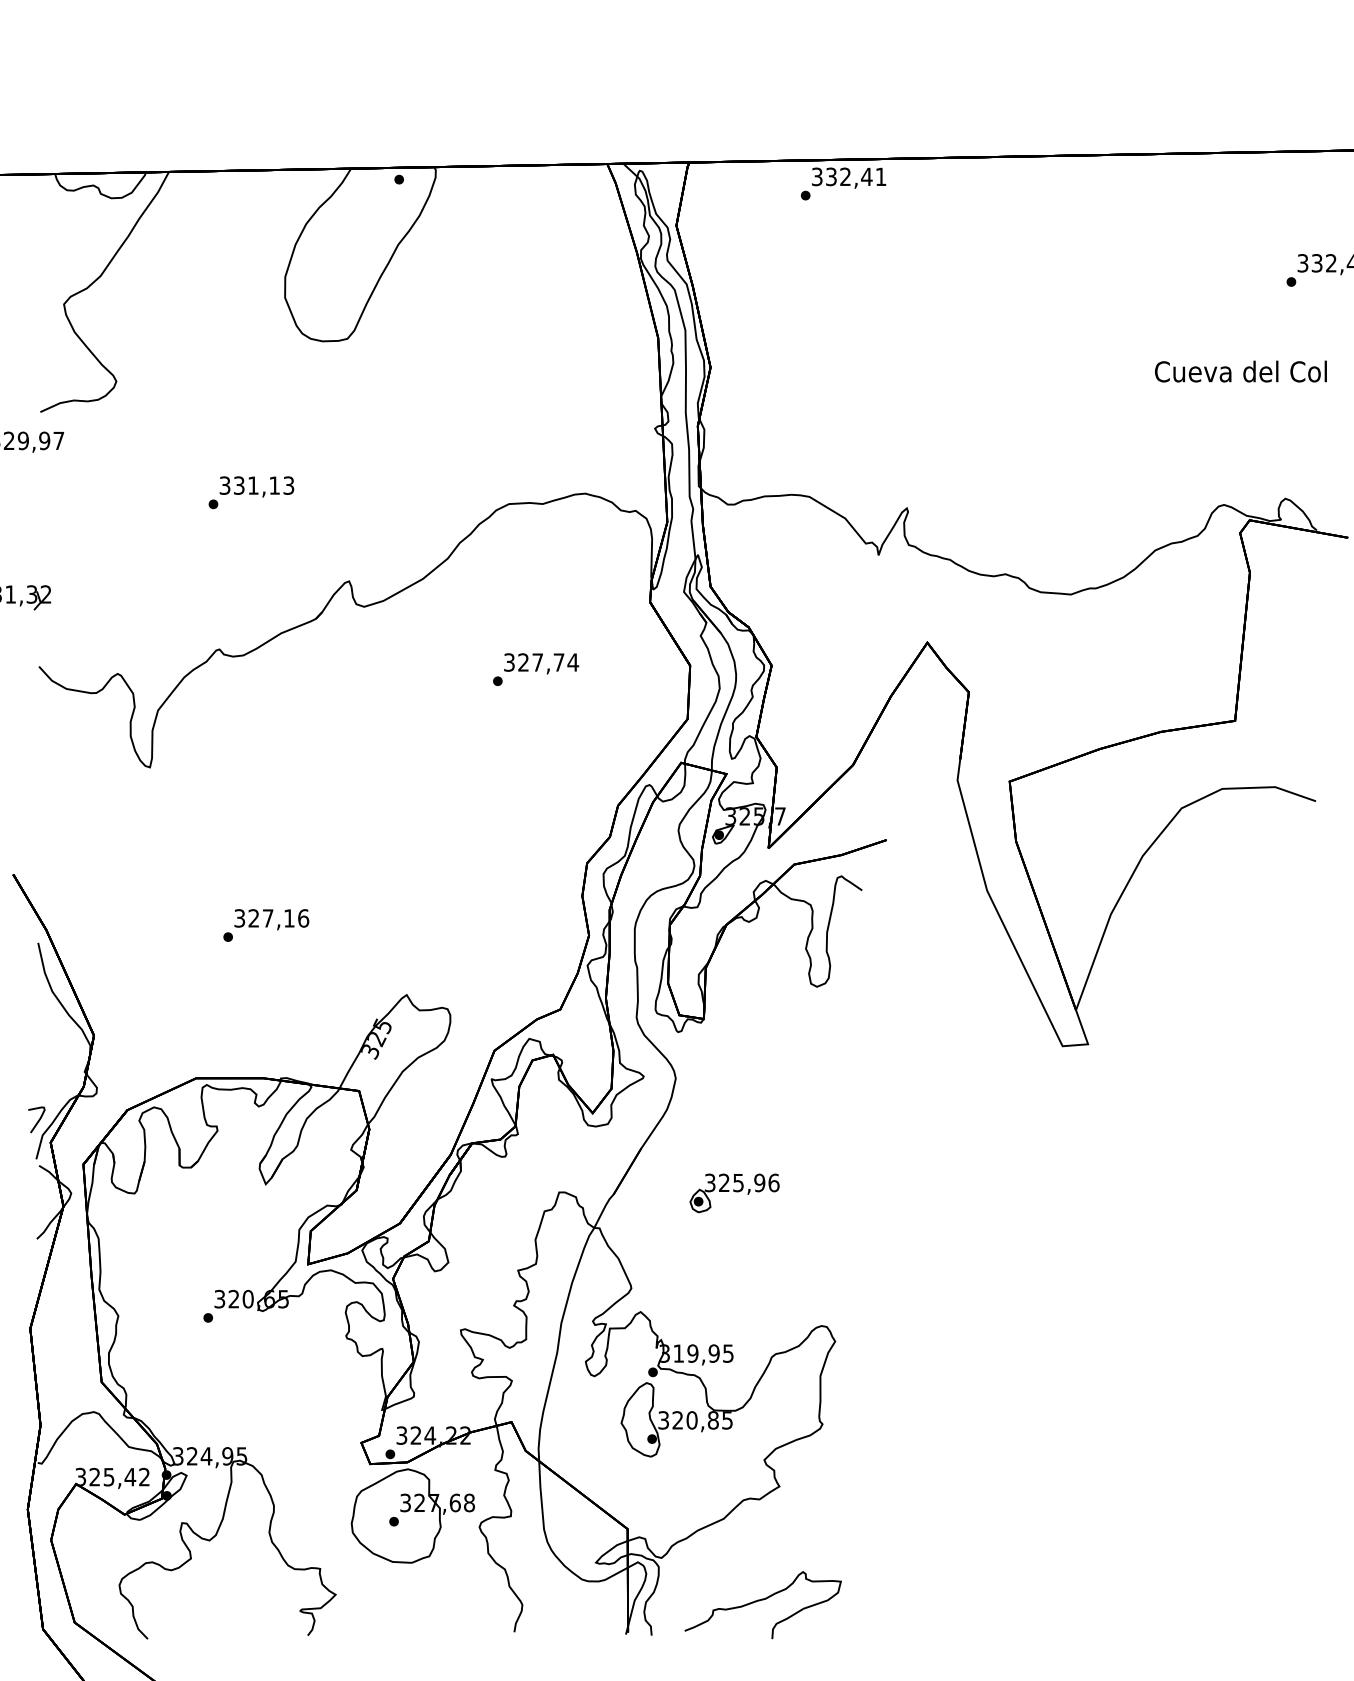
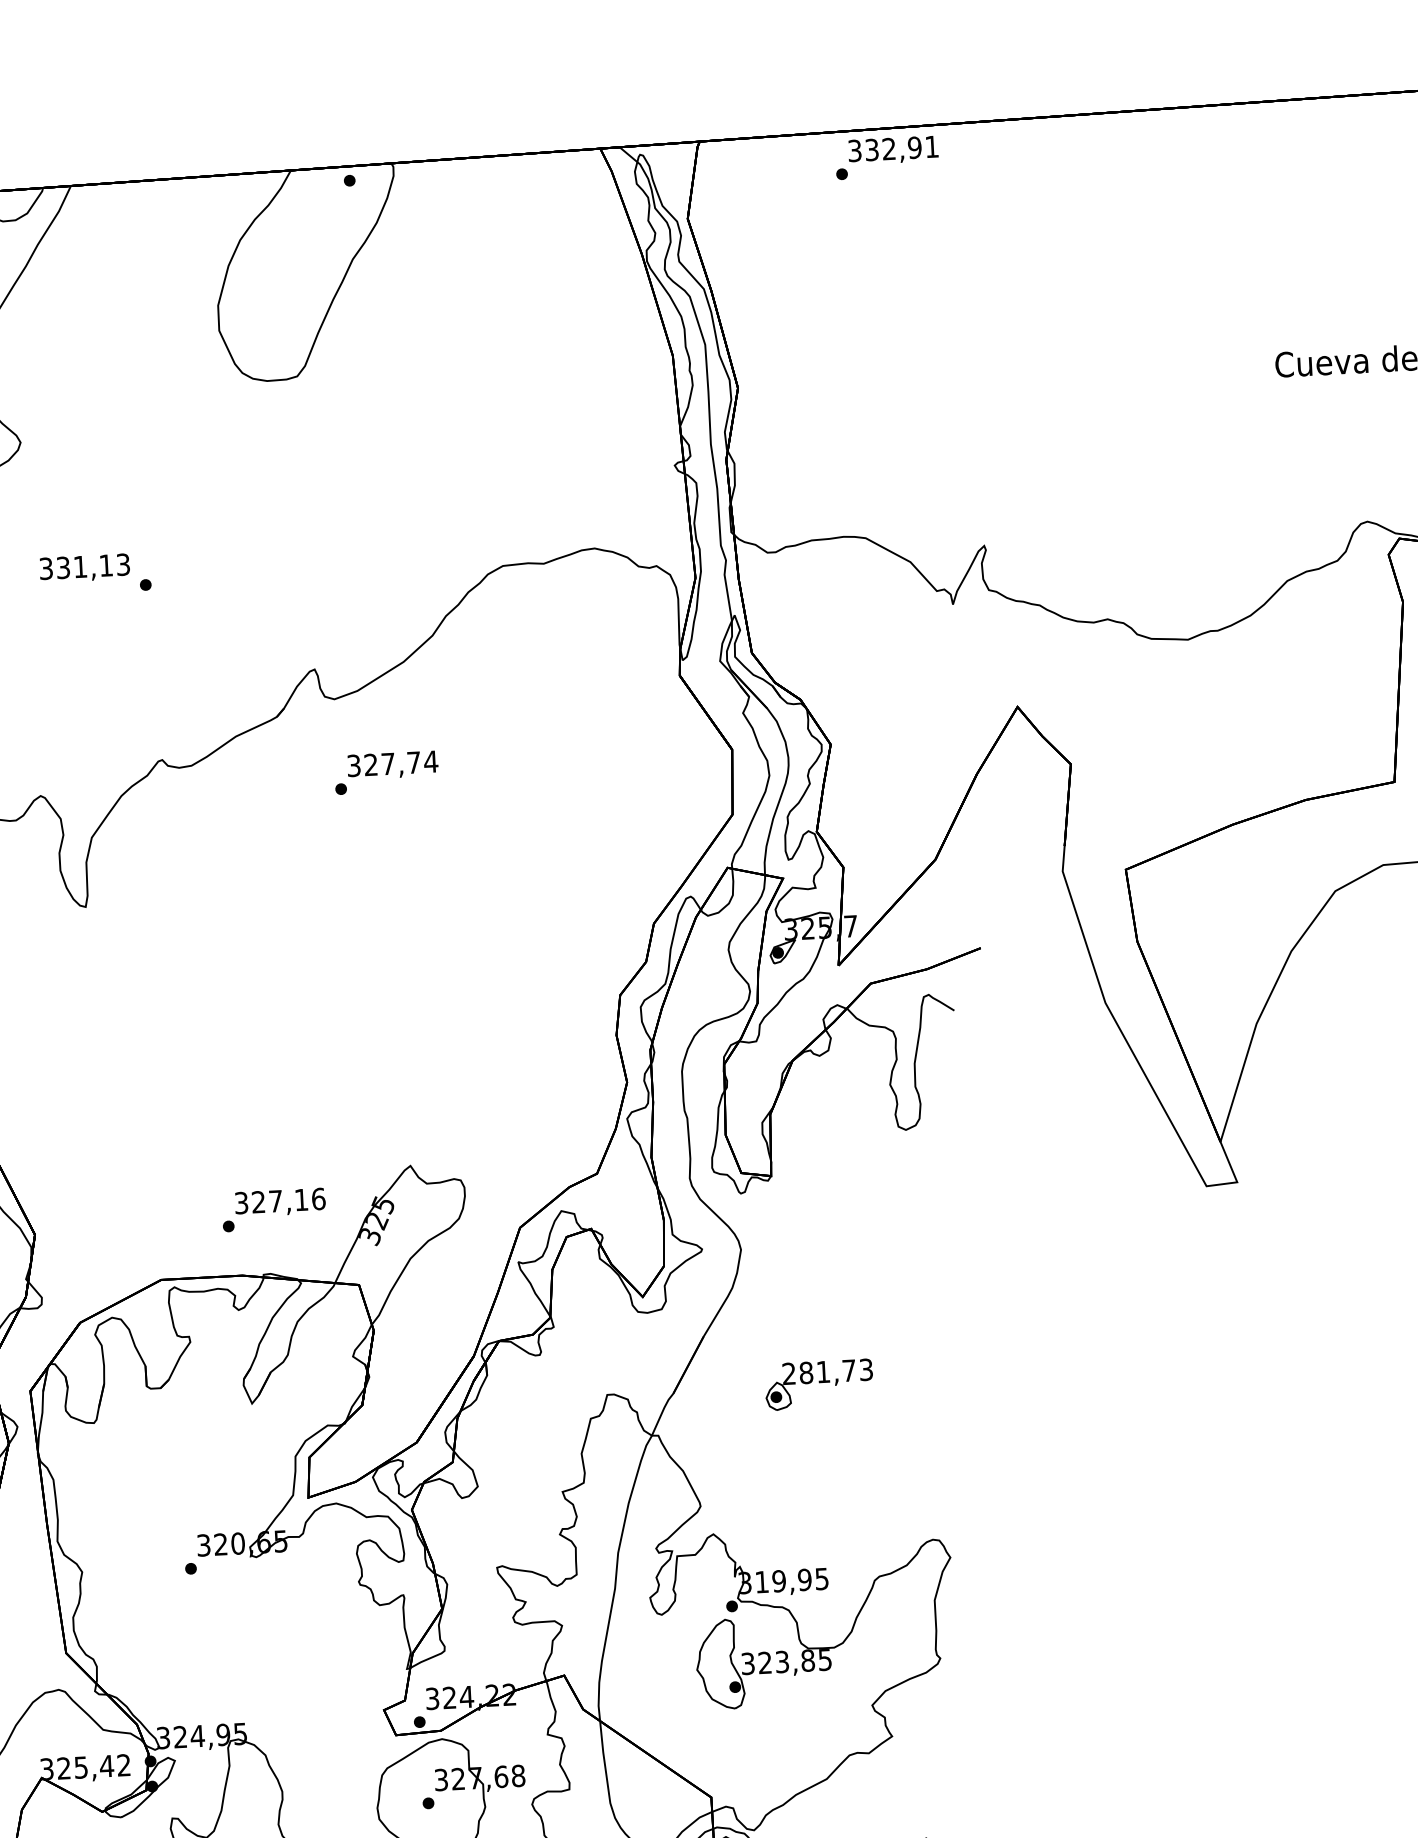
text: (866, 176) -> (914, 147), 332,41 -> 332,91
text: (256, 486) -> (84, 567), moved
text: (536, 669) -> (387, 772), moved
text: (266, 925) -> (274, 1209), moved
text: (741, 1182) -> (827, 1371), 325,96 -> 281,73
text: (691, 1420) -> (781, 1662), 320,85 -> 323,85

